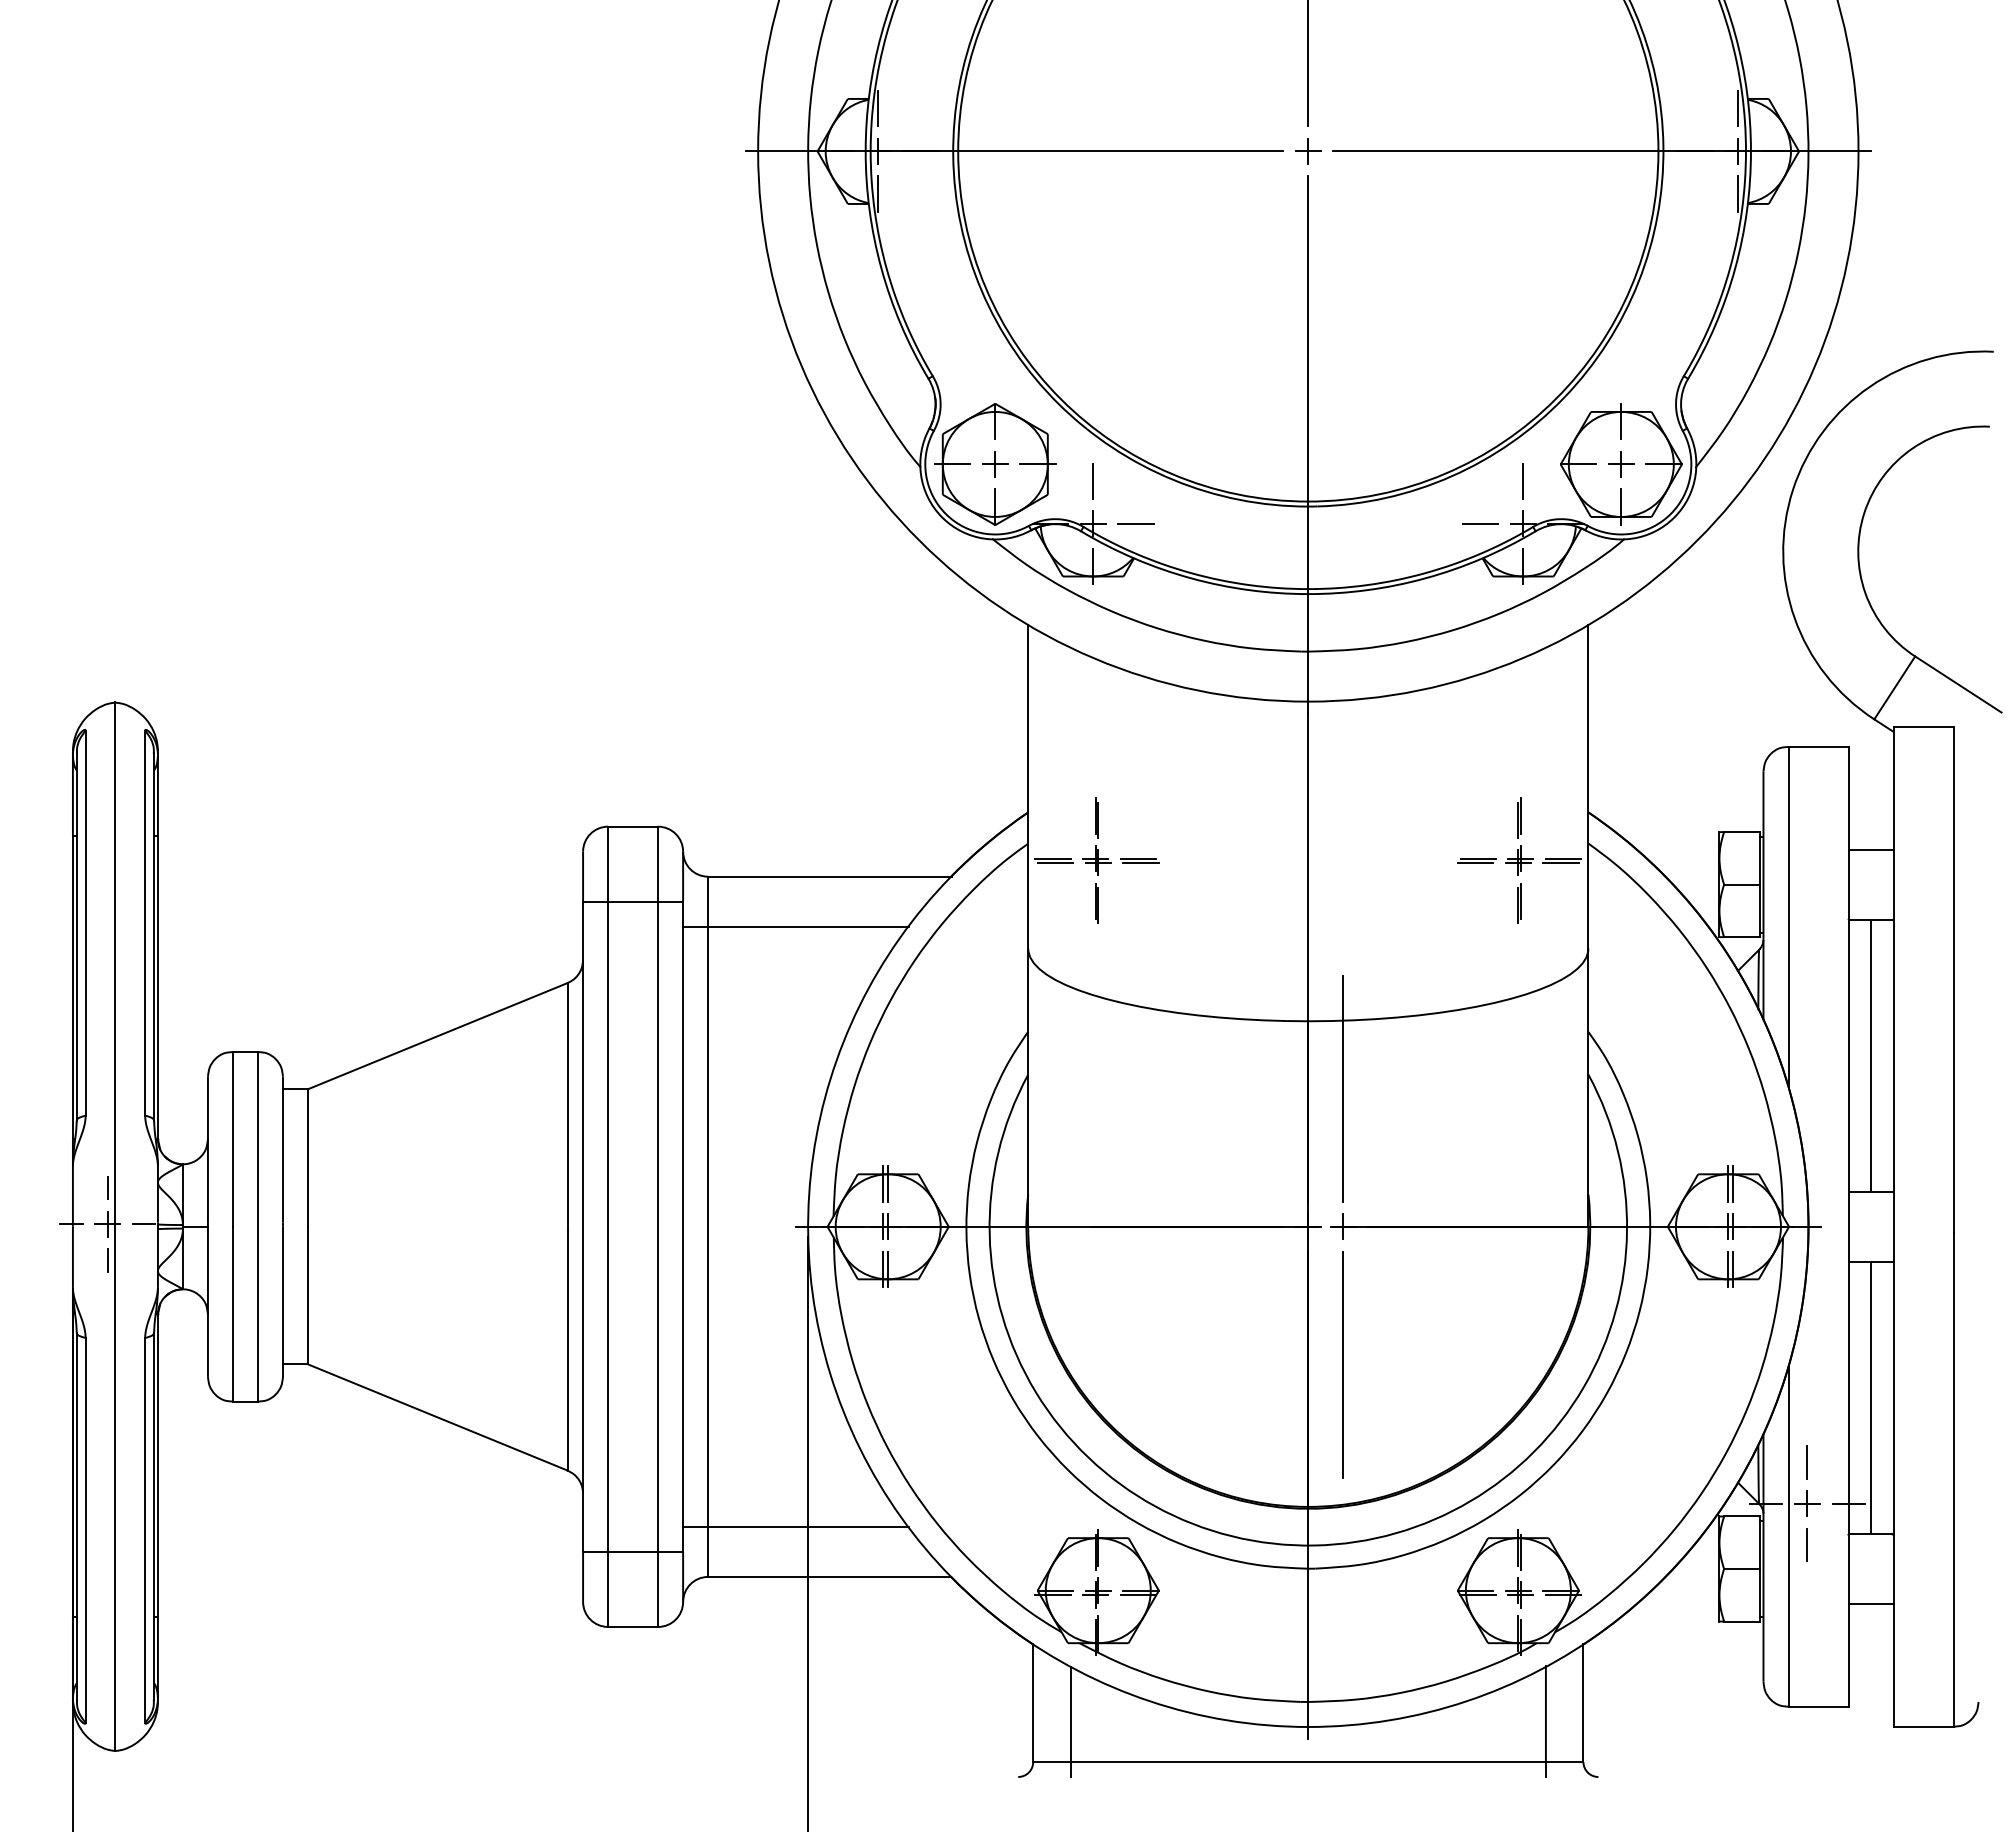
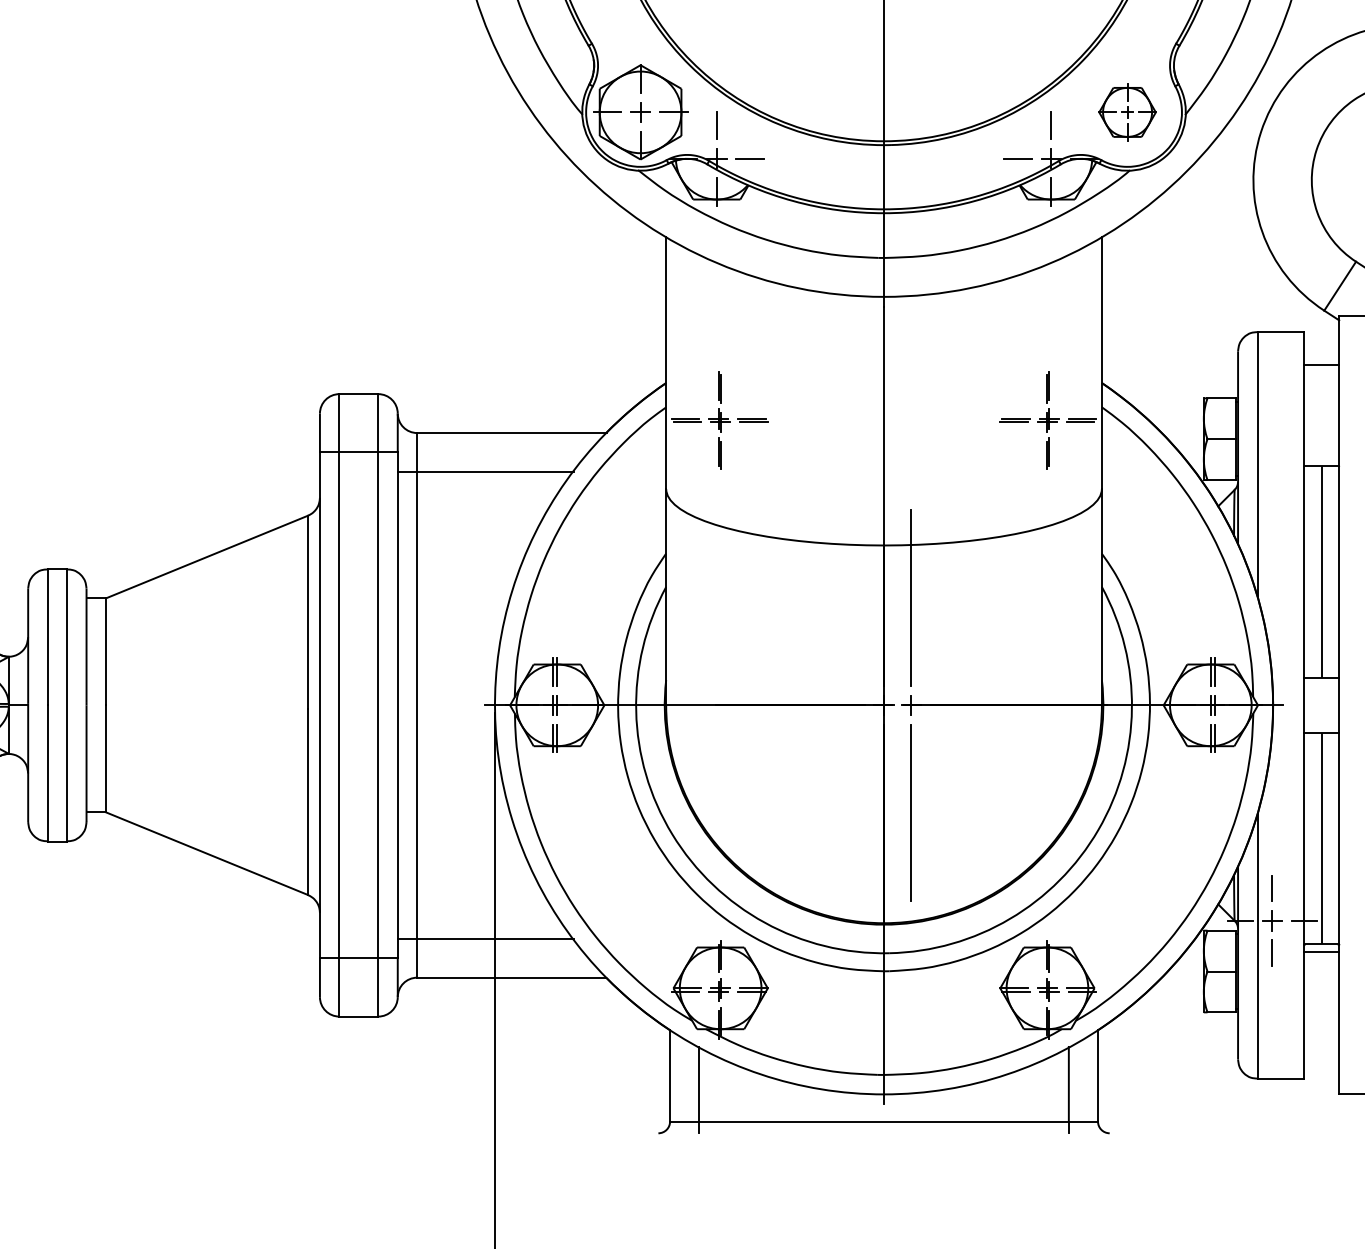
part: (1621, 464) -> (1127, 112), size x0.6
line: (1870, 849) -> (1321, 364), moved
line: (1870, 1604) -> (1321, 952), moved

